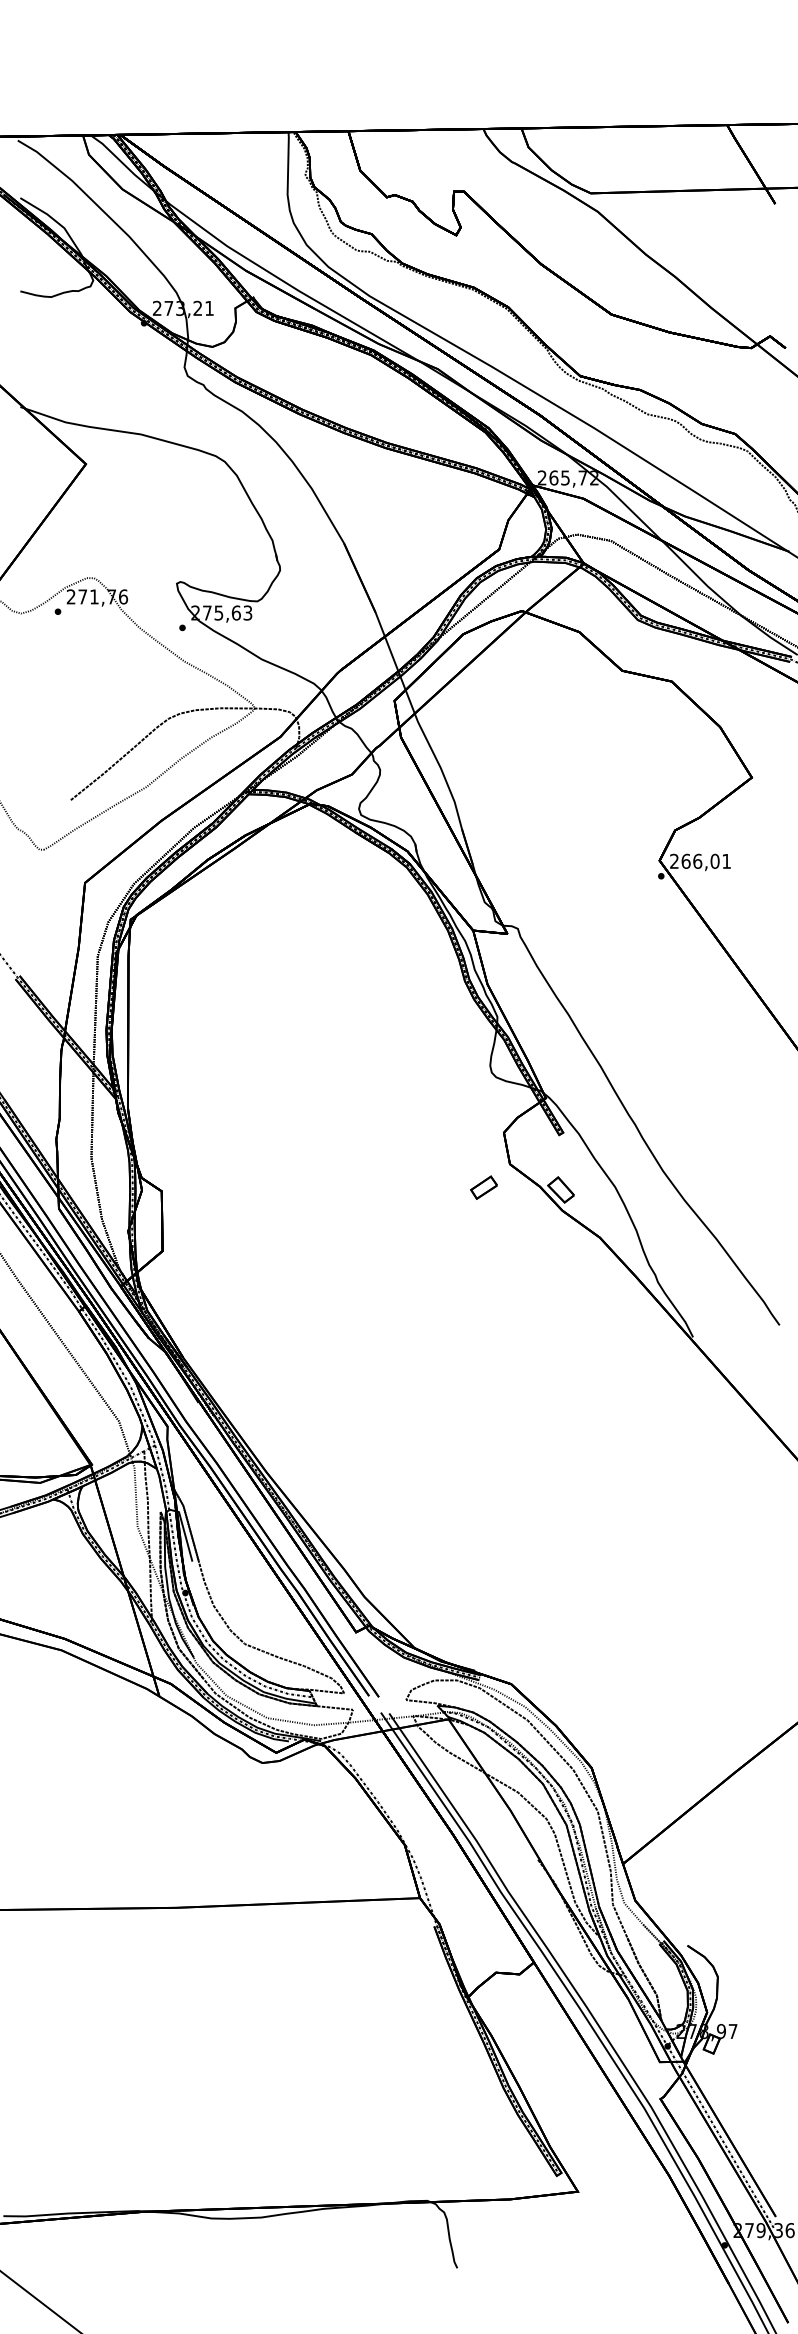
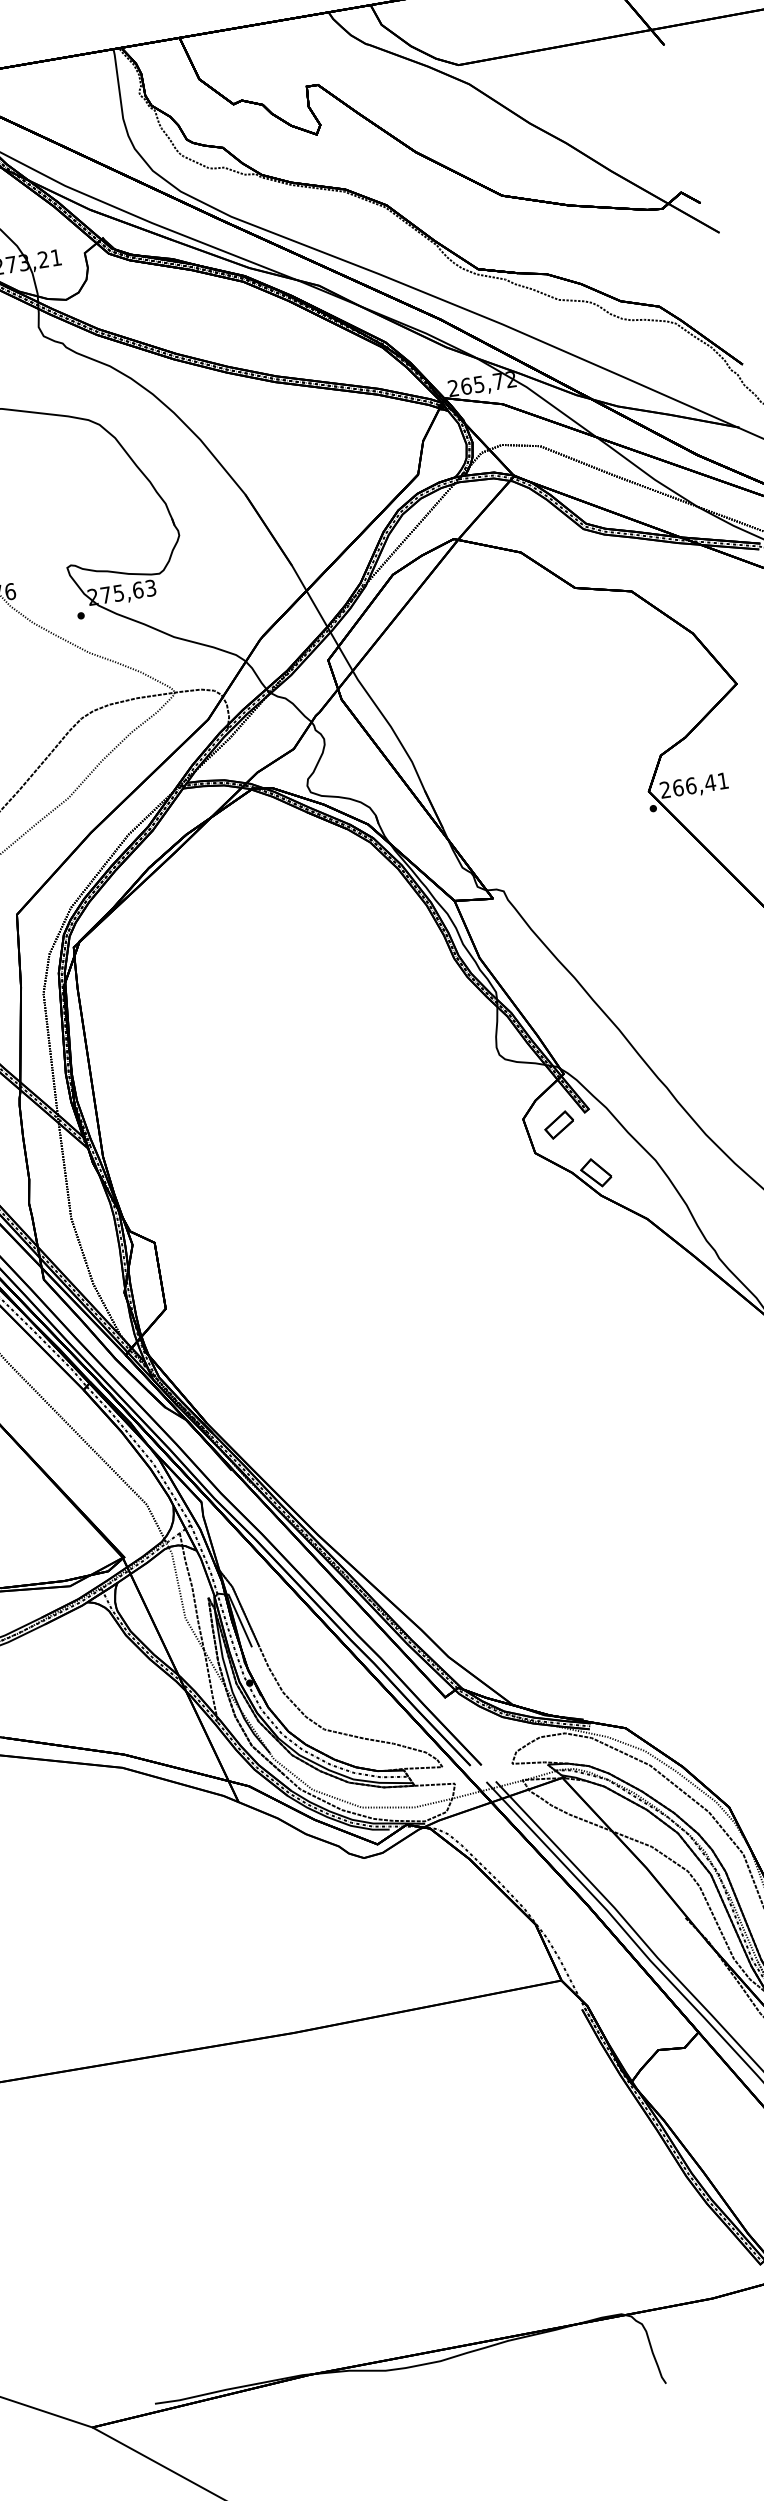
text: (714, 860) -> (709, 782), 266,01 -> 266,41
part: (483, 1187) -> (558, 1124), moved

